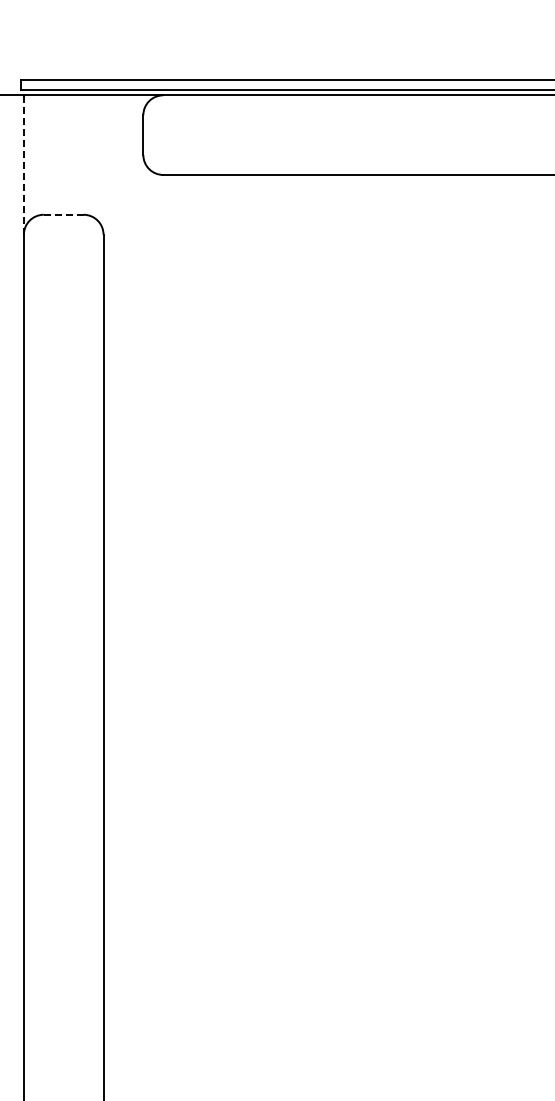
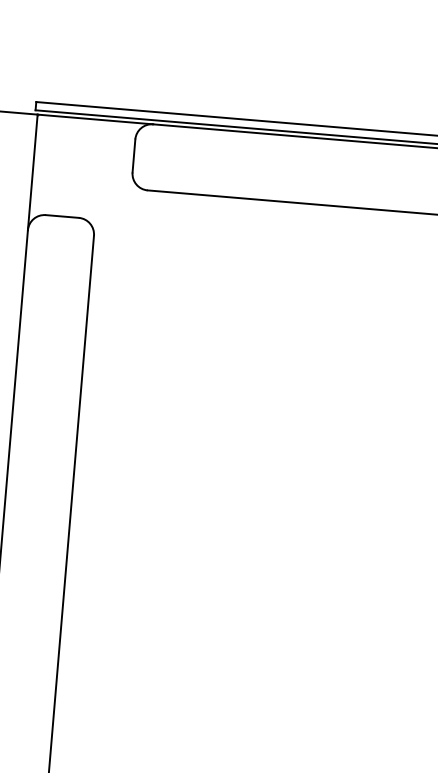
line: (23, 165) -> (32, 172), dashed -> solid
line: (63, 214) -> (62, 216), dashed -> solid

